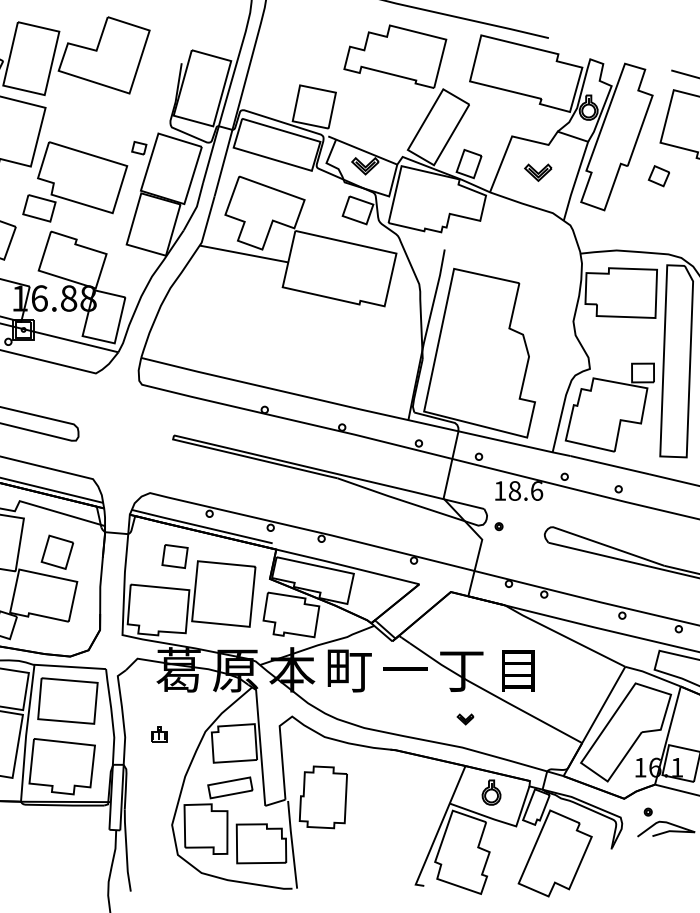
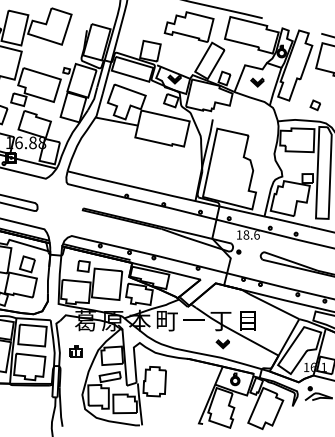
part: (657, 176) -> (314, 105), moved
part: (464, 719) -> (222, 344), size x1.67
part: (157, 734) -> (75, 351), size x1.67

